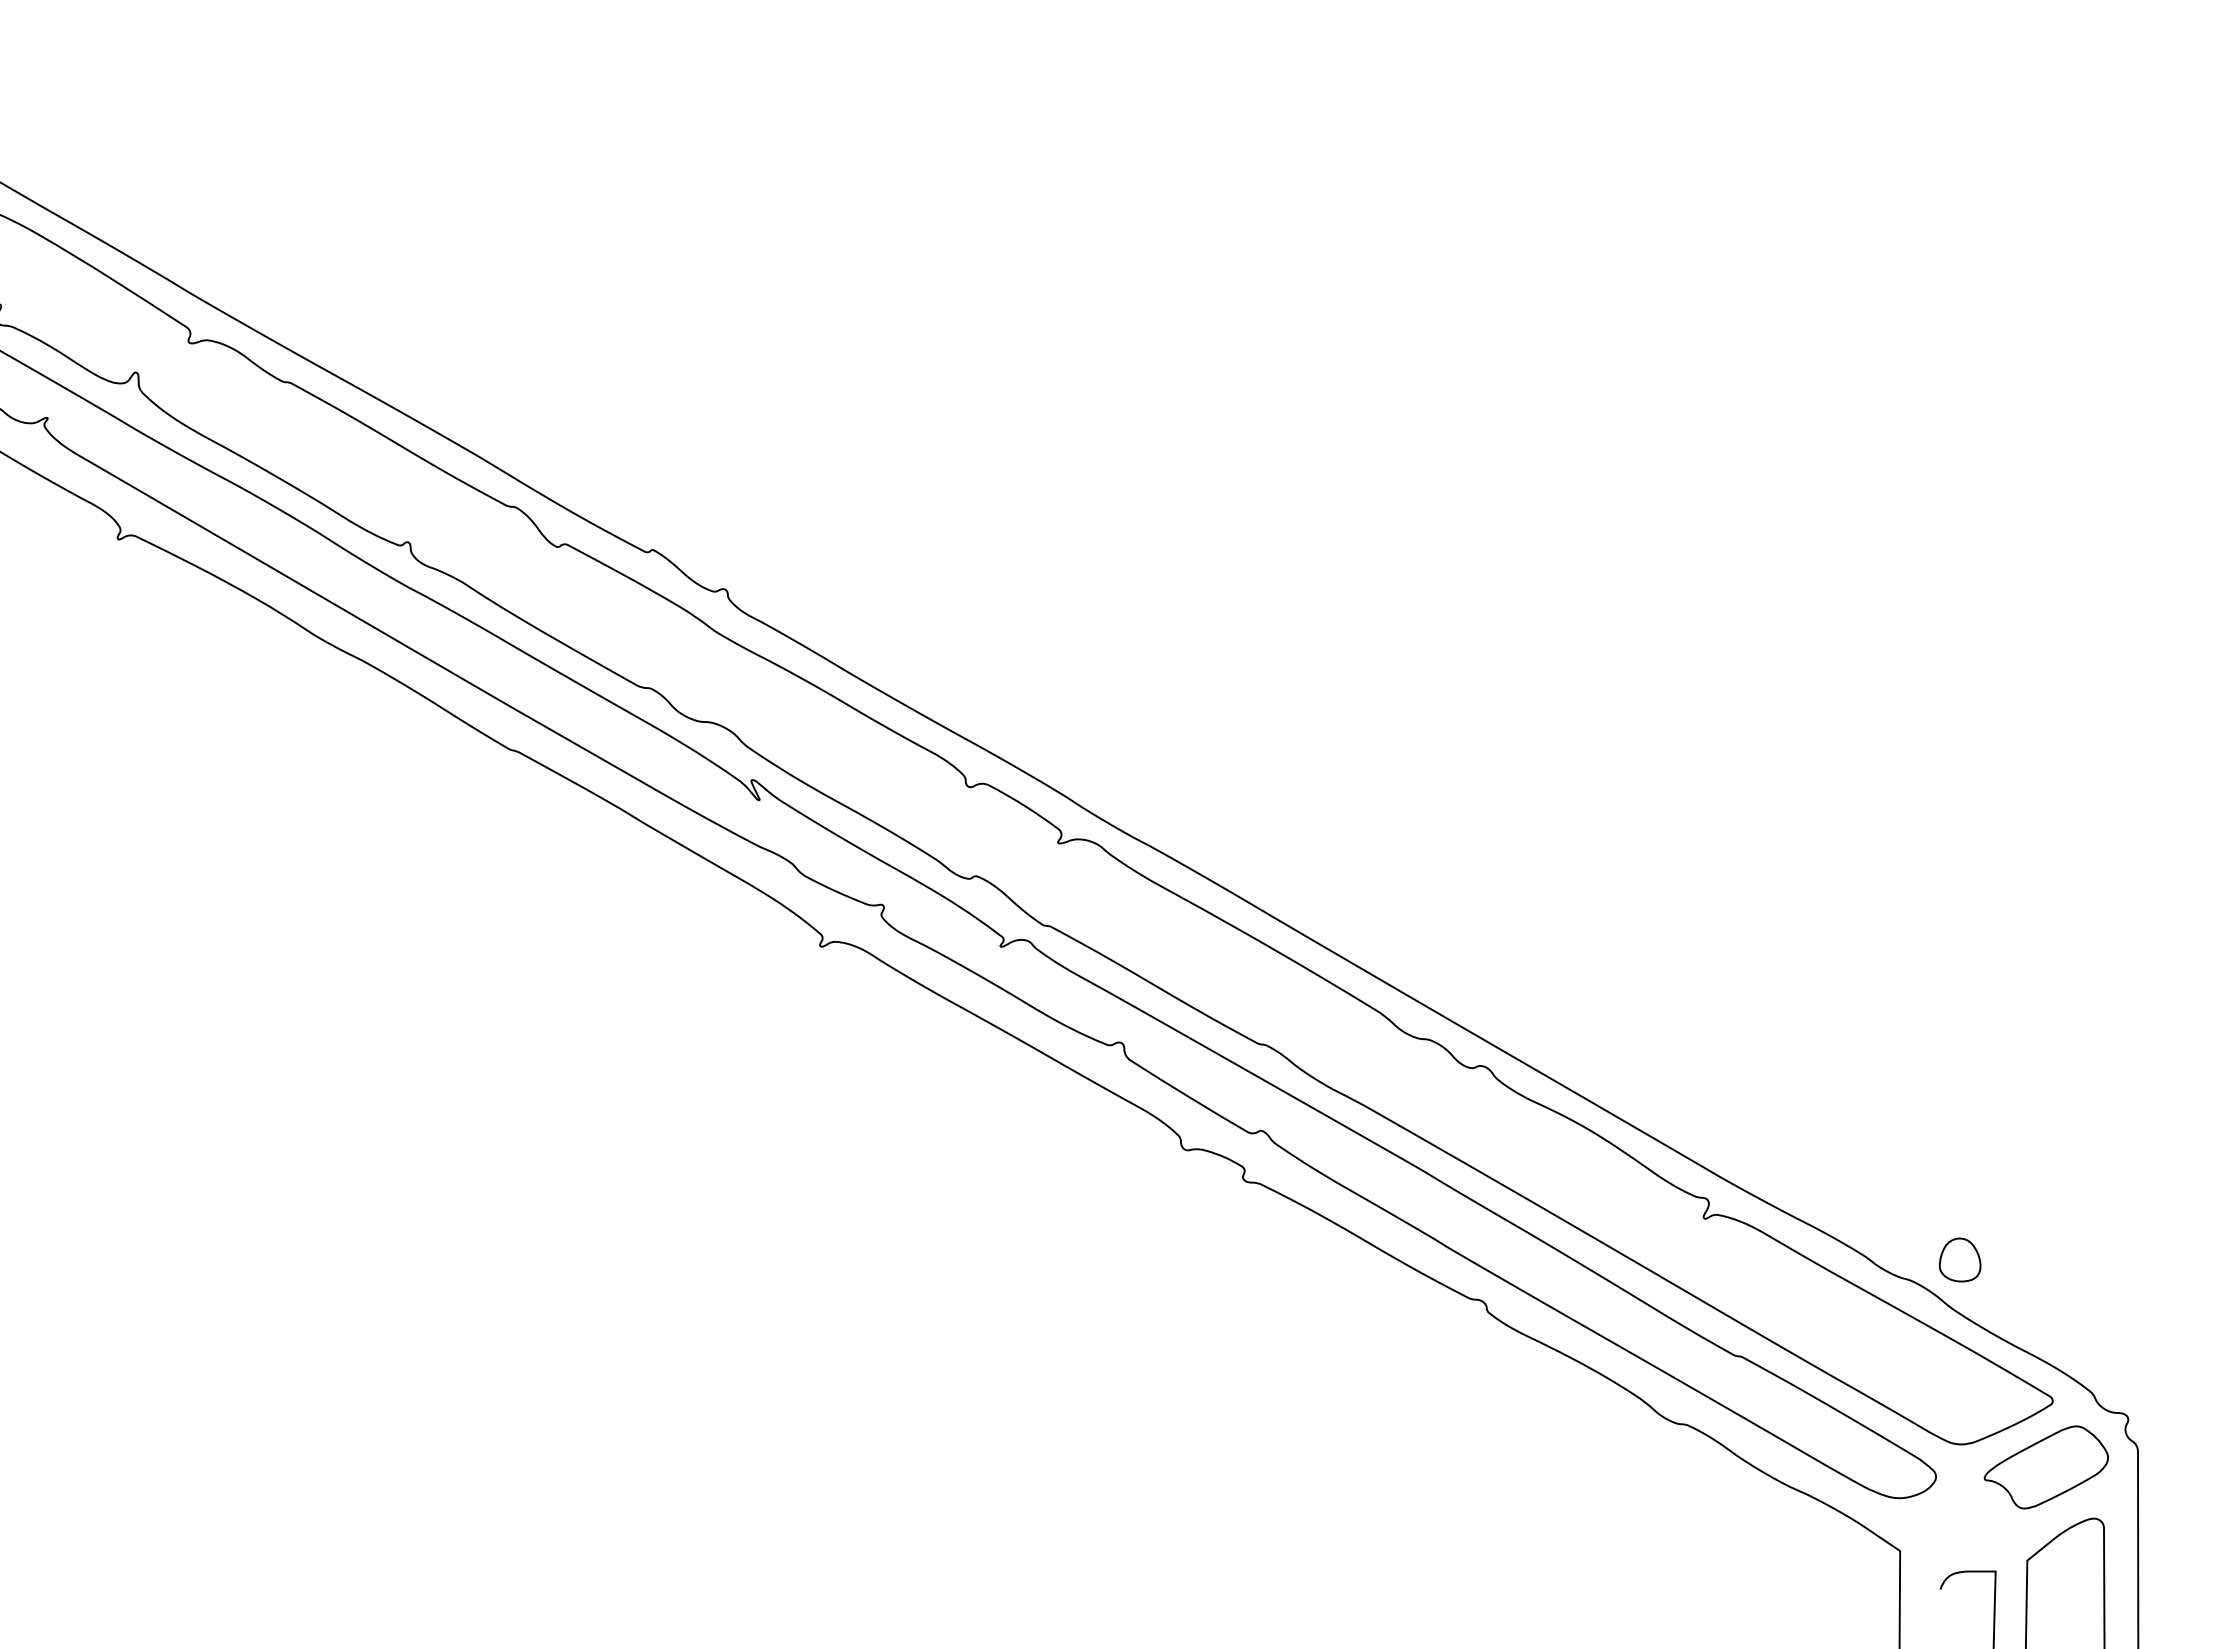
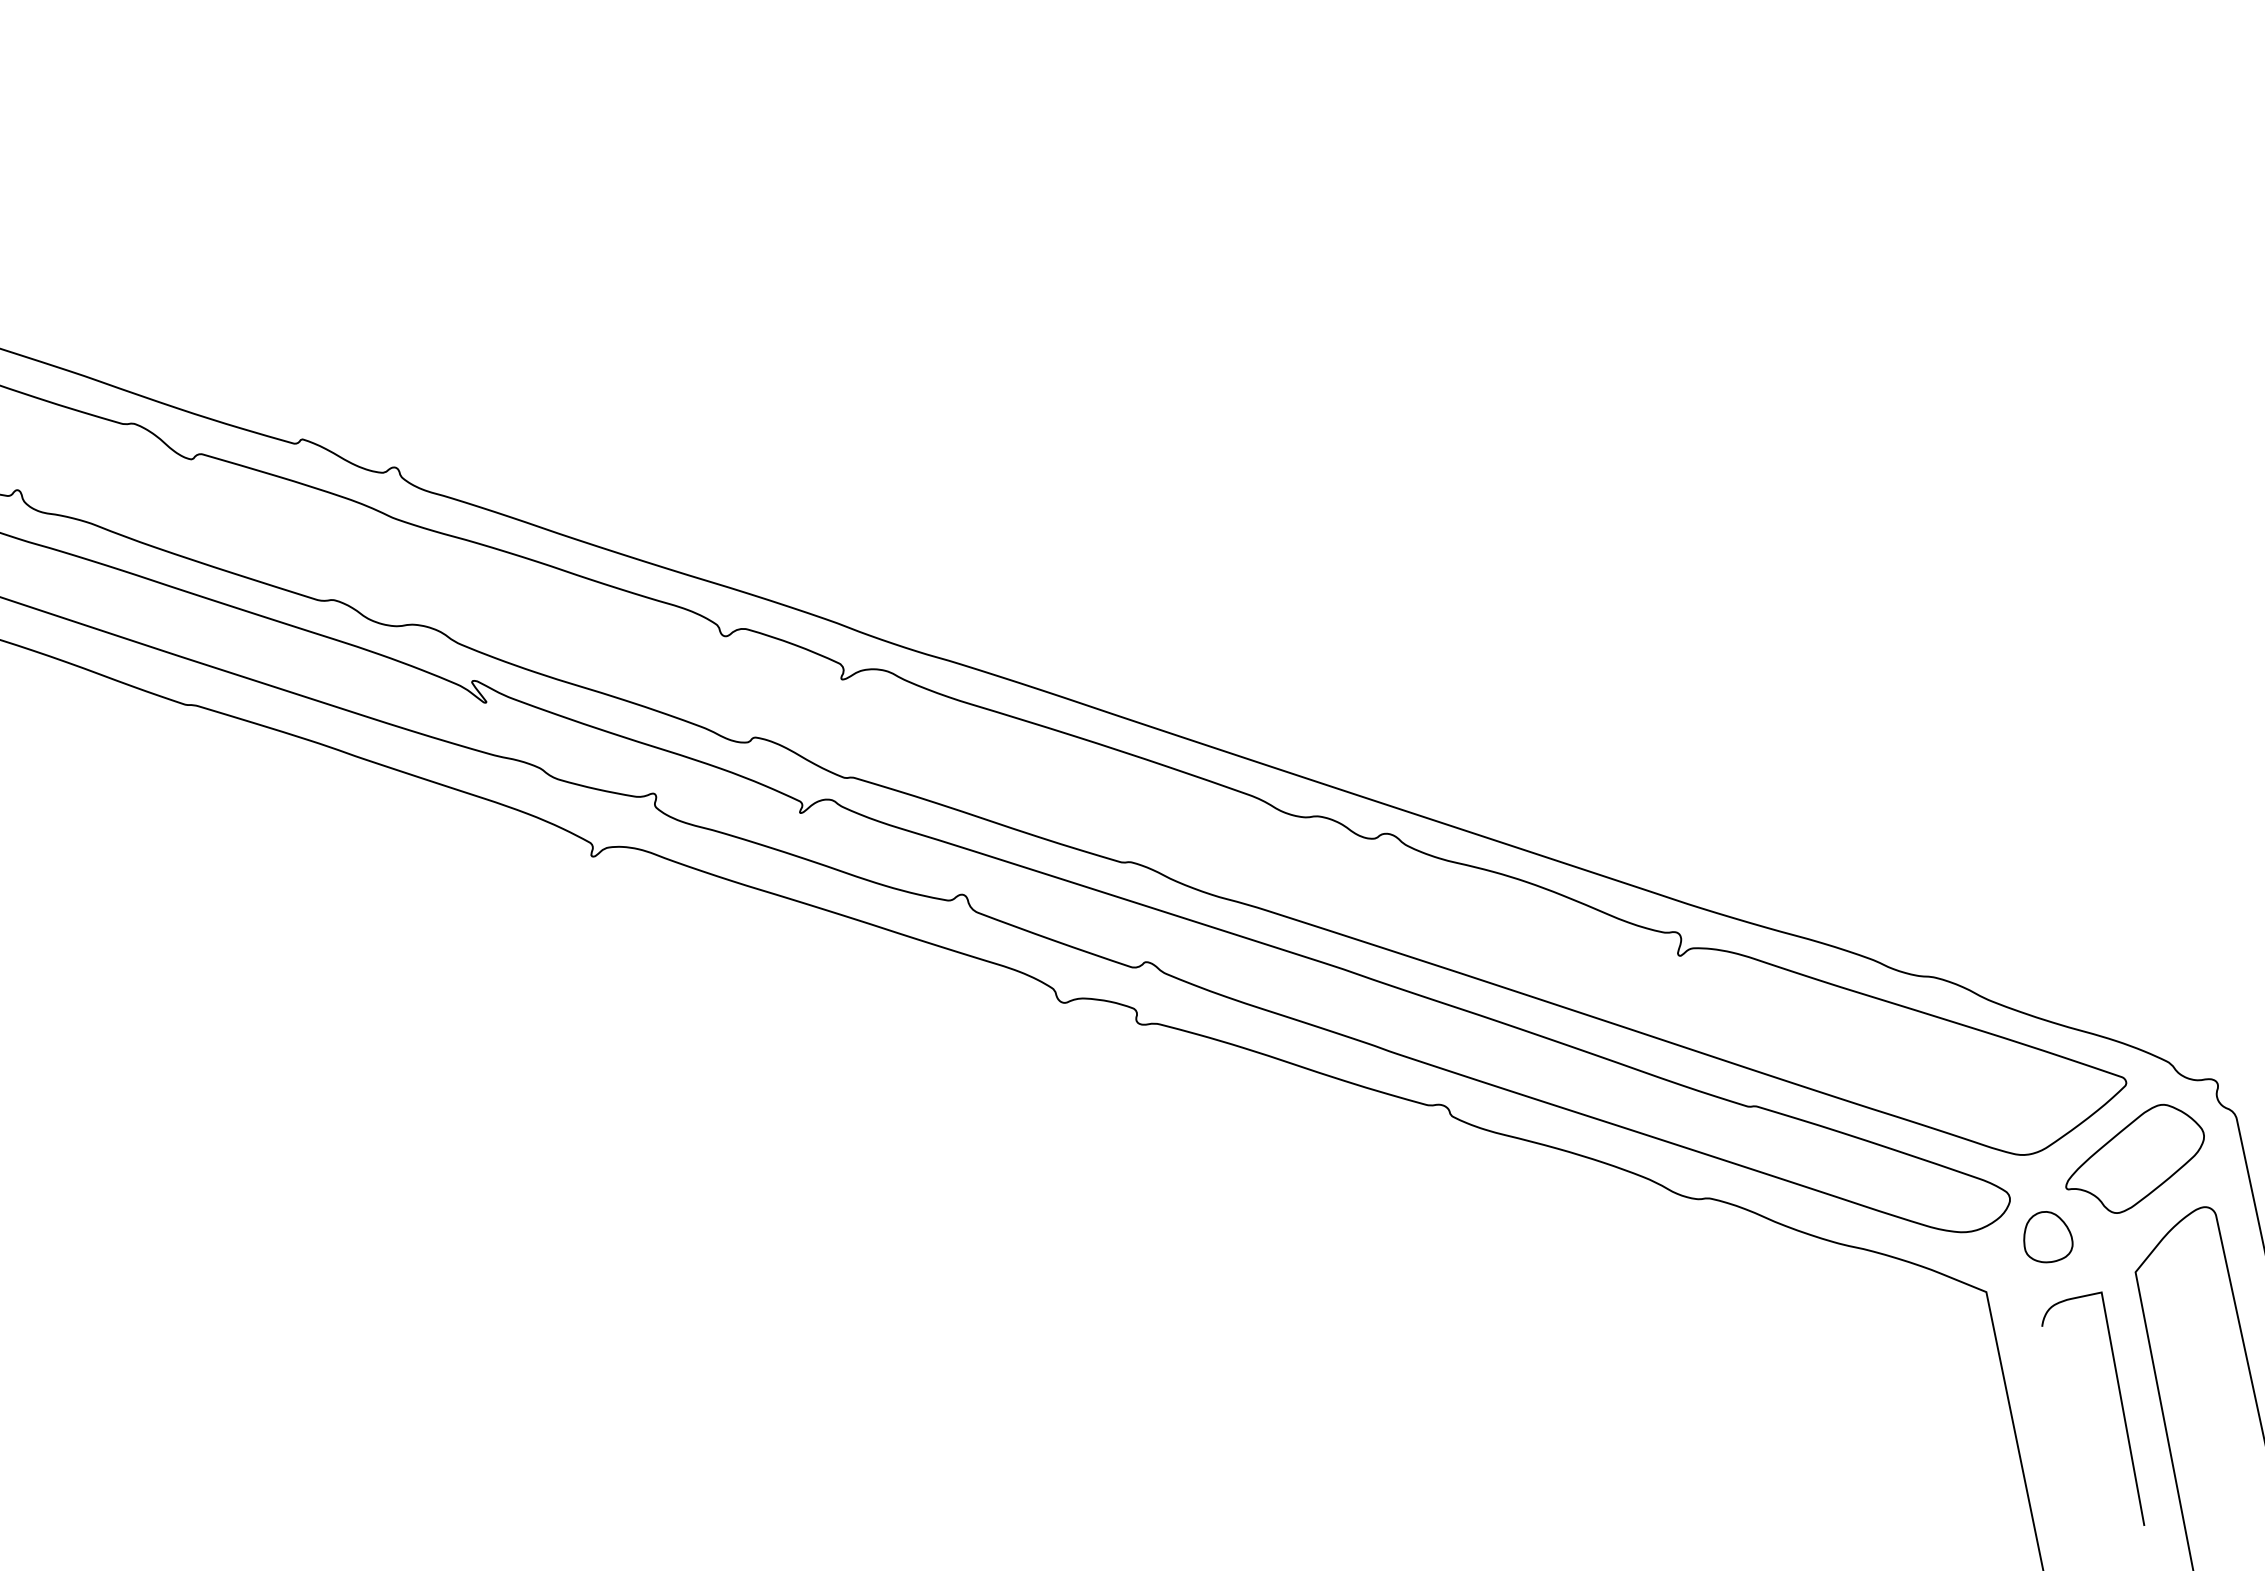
part: (1959, 1259) -> (2046, 1236), moved

